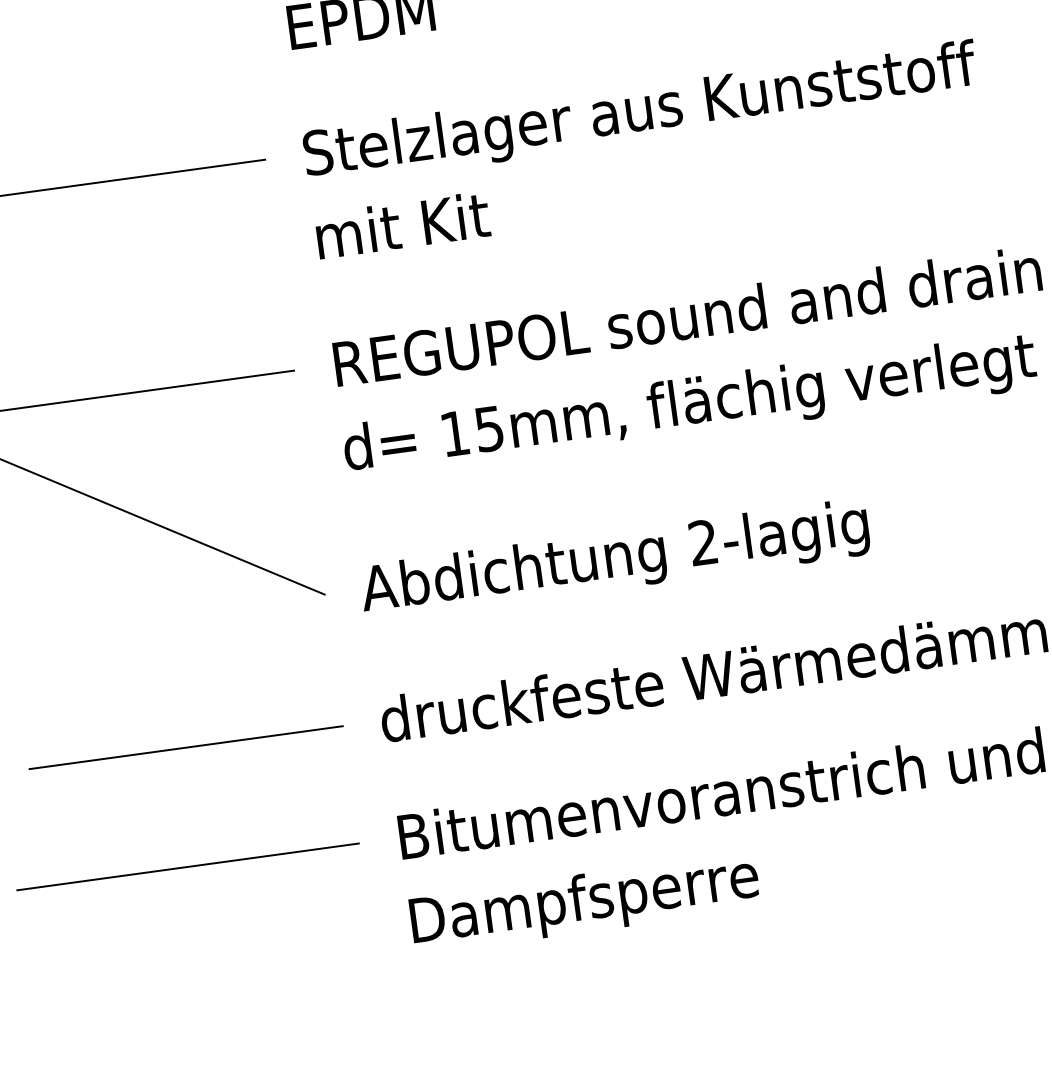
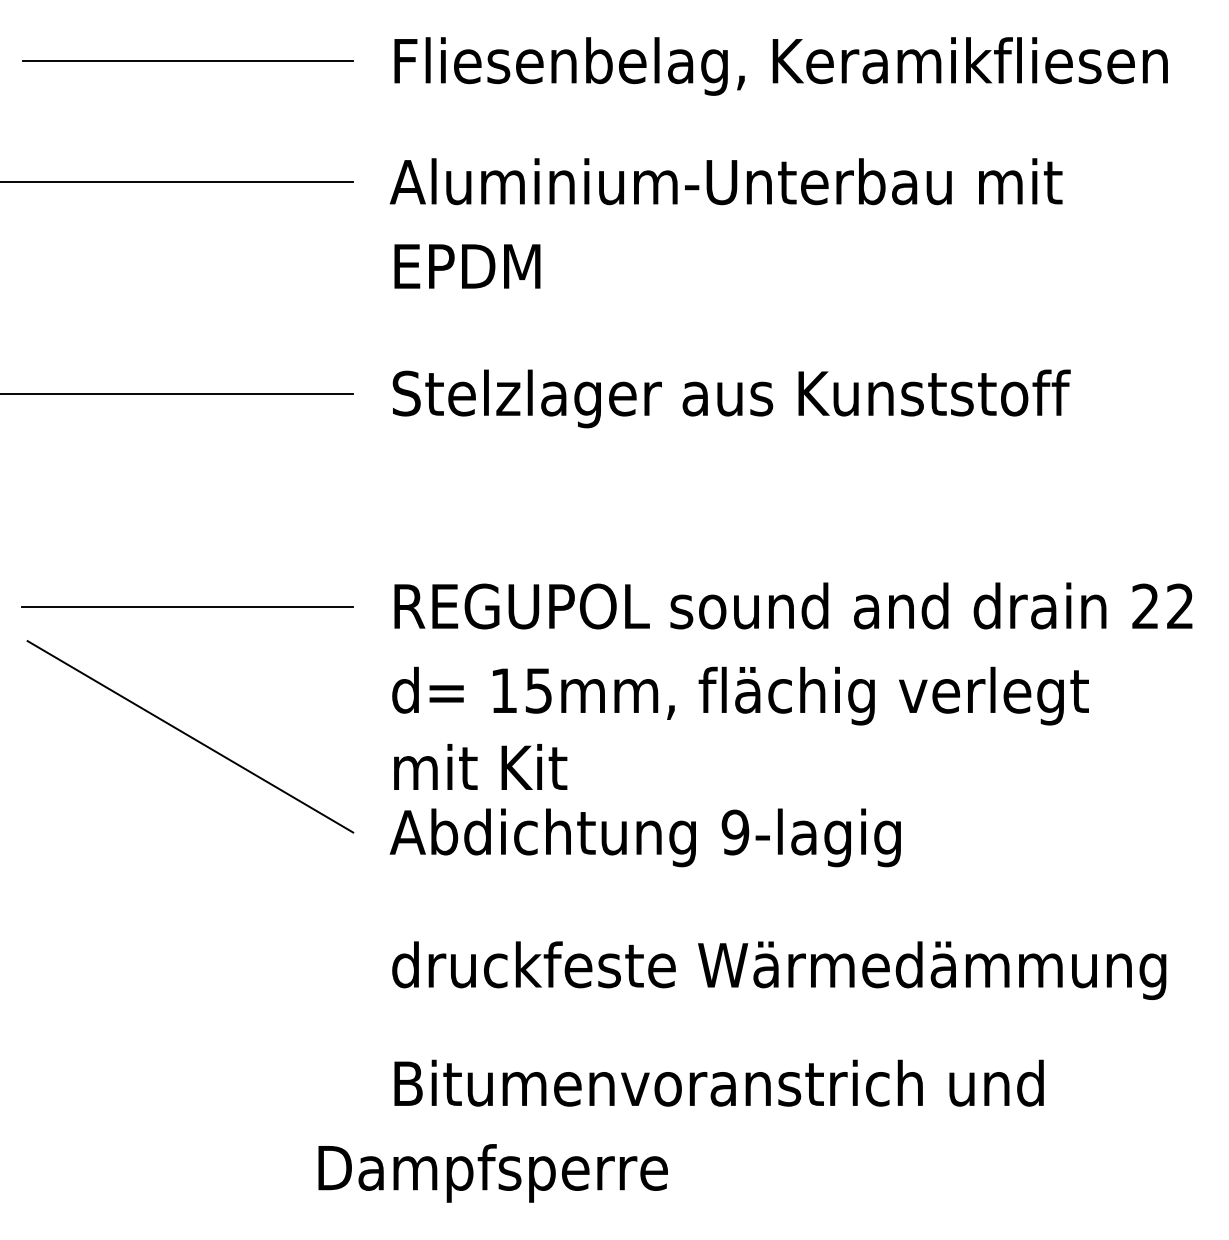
text: (402, 224) -> (480, 766), moved
text: (703, 542) -> (735, 832), 2-lagig -> 9-lagig
line: (186, 747) -> (195, 965), removed
line: (187, 866) -> (180, 1083), removed
text: (584, 903) -> (492, 1173), moved

